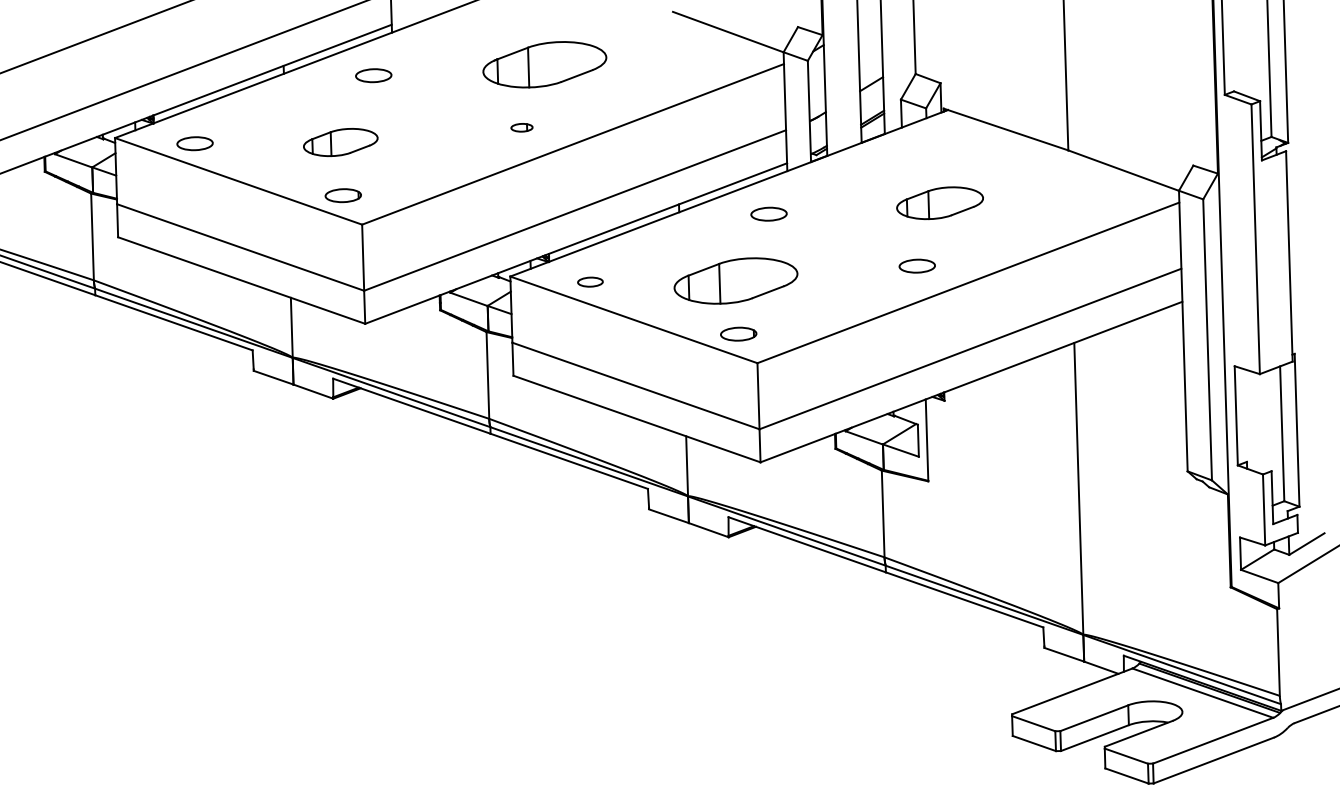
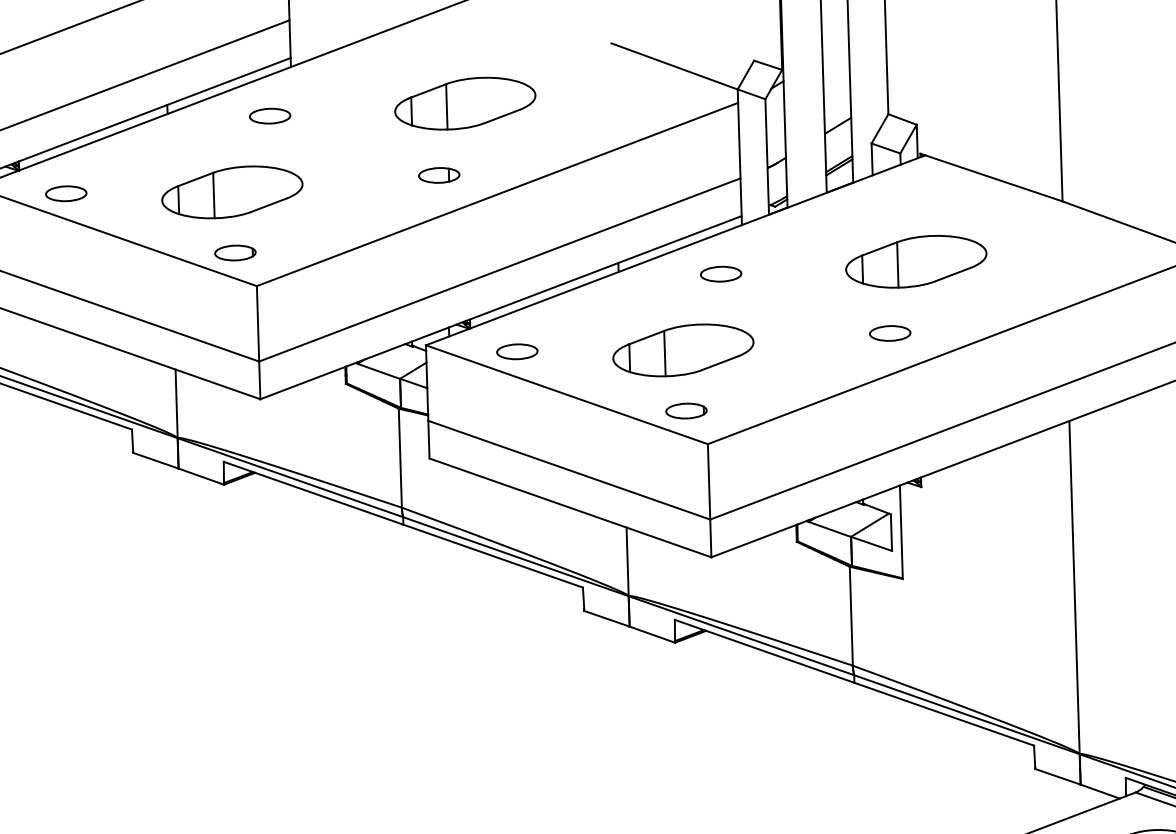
part: (521, 127) -> (438, 175), size x1.67
part: (340, 142) -> (232, 192), size x1.67
part: (939, 202) -> (915, 260), size x1.43
part: (590, 281) -> (517, 350), size x1.43

